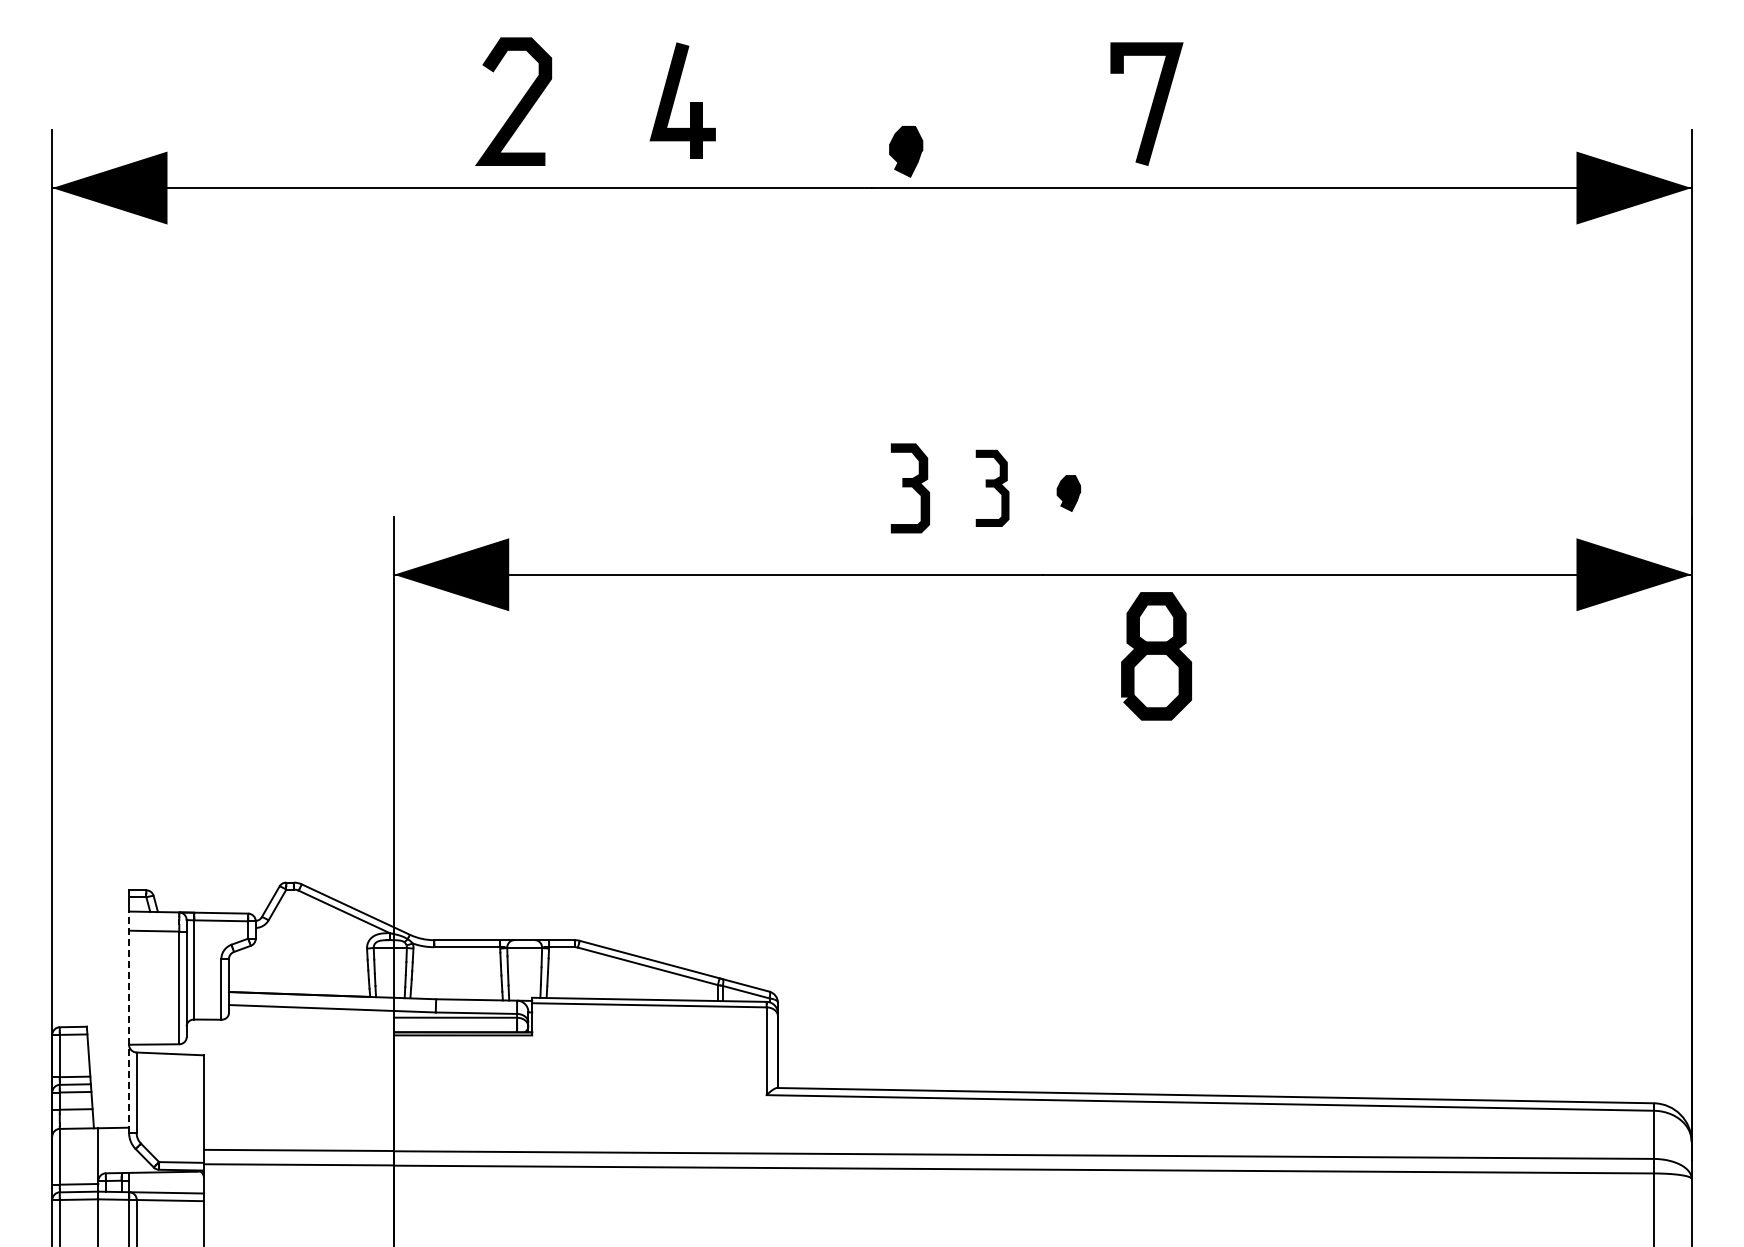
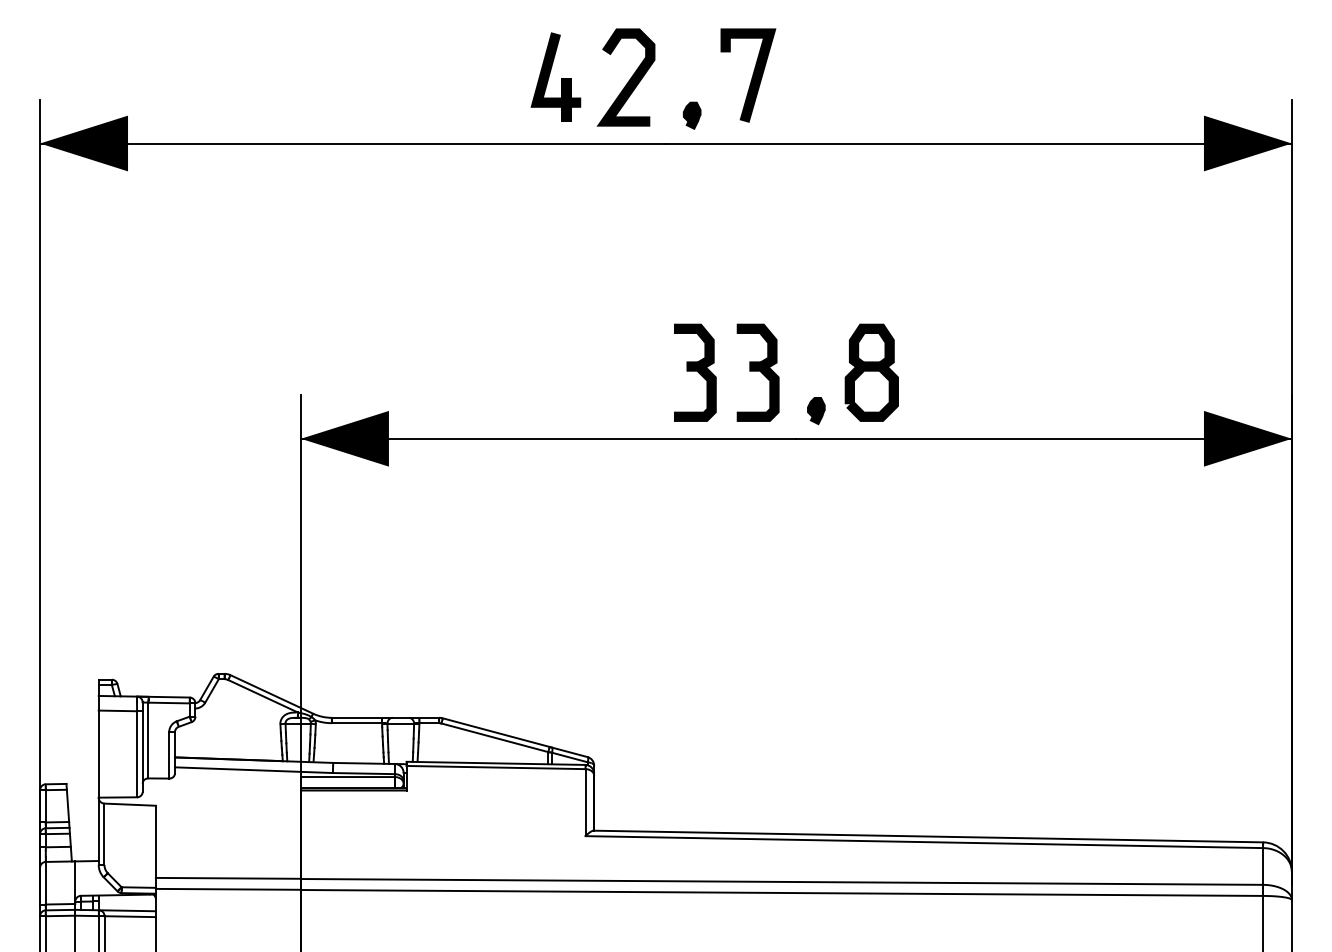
part: (675, 98) -> (550, 75), moved
curve: (518, 103) -> (629, 78), moved
line: (1151, 105) -> (751, 76), moved
part: (906, 151) -> (692, 115), size x0.71
part: (910, 488) -> (695, 372), size x1.43
part: (992, 488) -> (758, 372), size x1.67
part: (1068, 493) -> (816, 411), moved
part: (1156, 656) -> (871, 372), moved
line: (129, 1022) -> (99, 780), dashed -> solid

